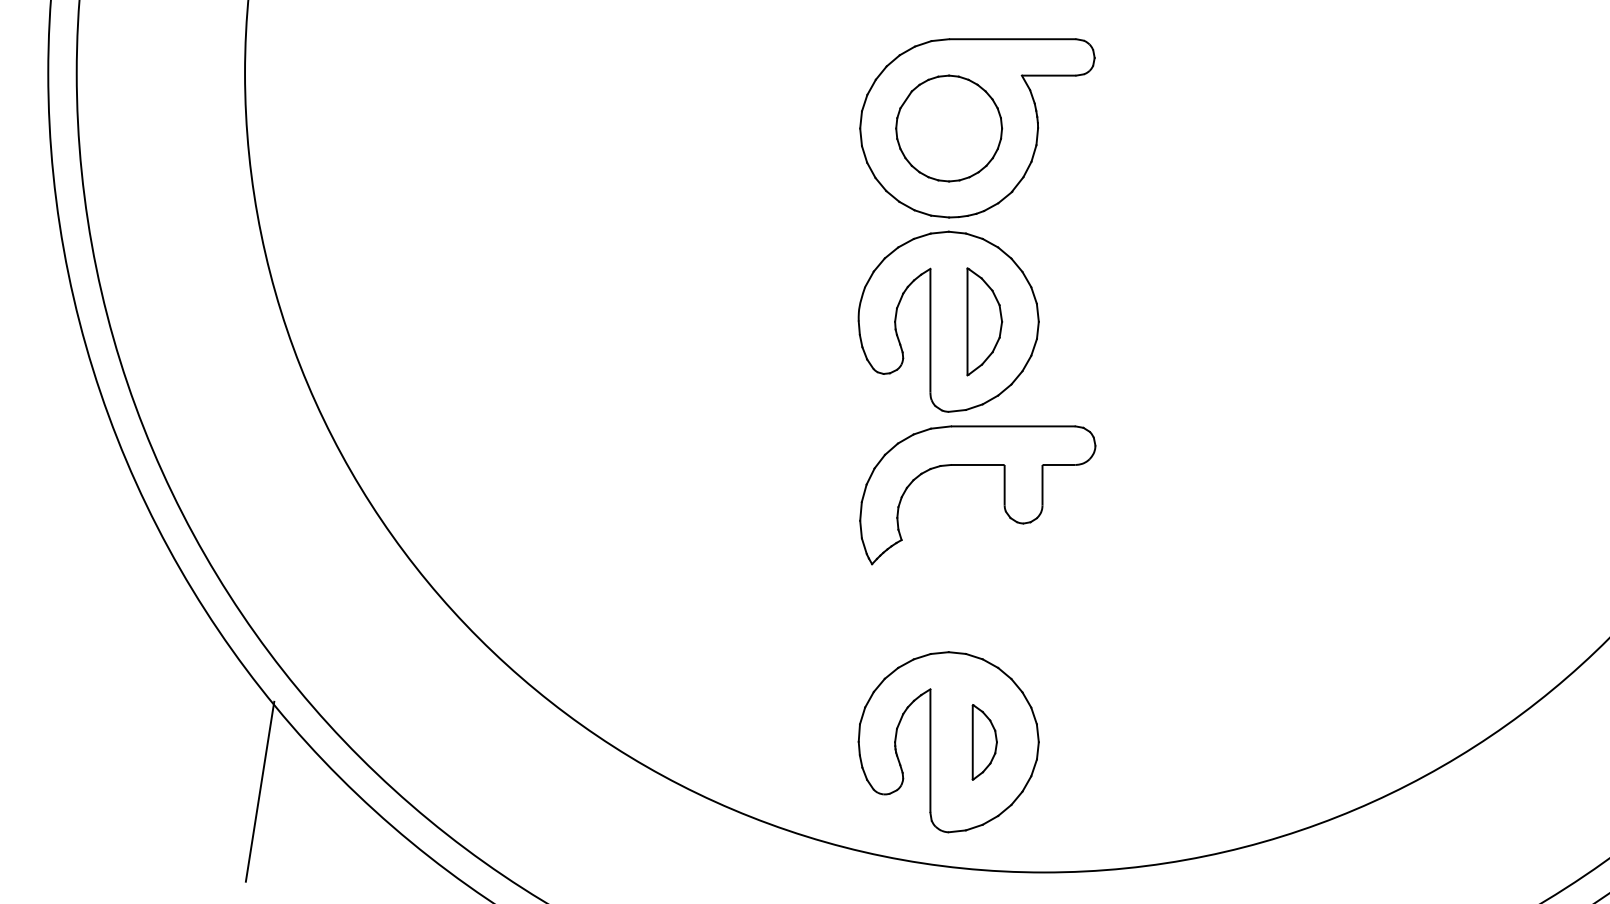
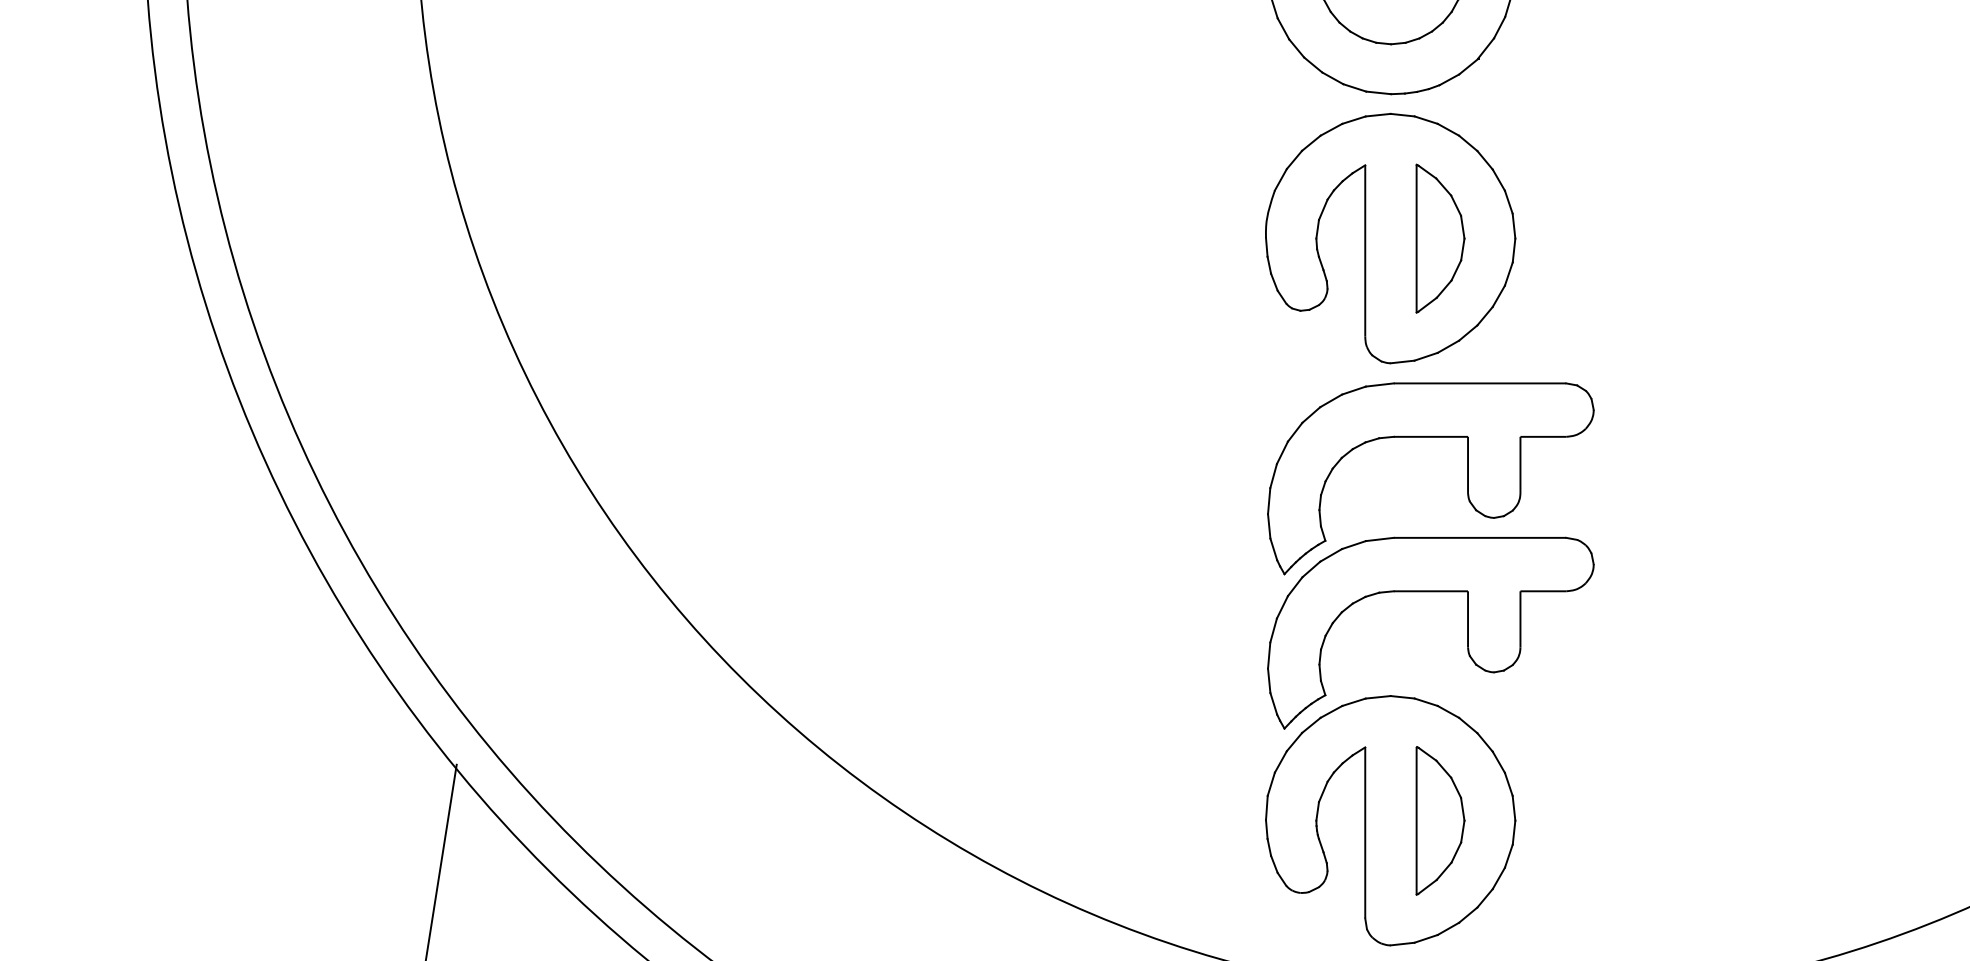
part: (1003, 606) -> (1466, 632), added
part: (984, 742) -> (1440, 821), size x1.43

